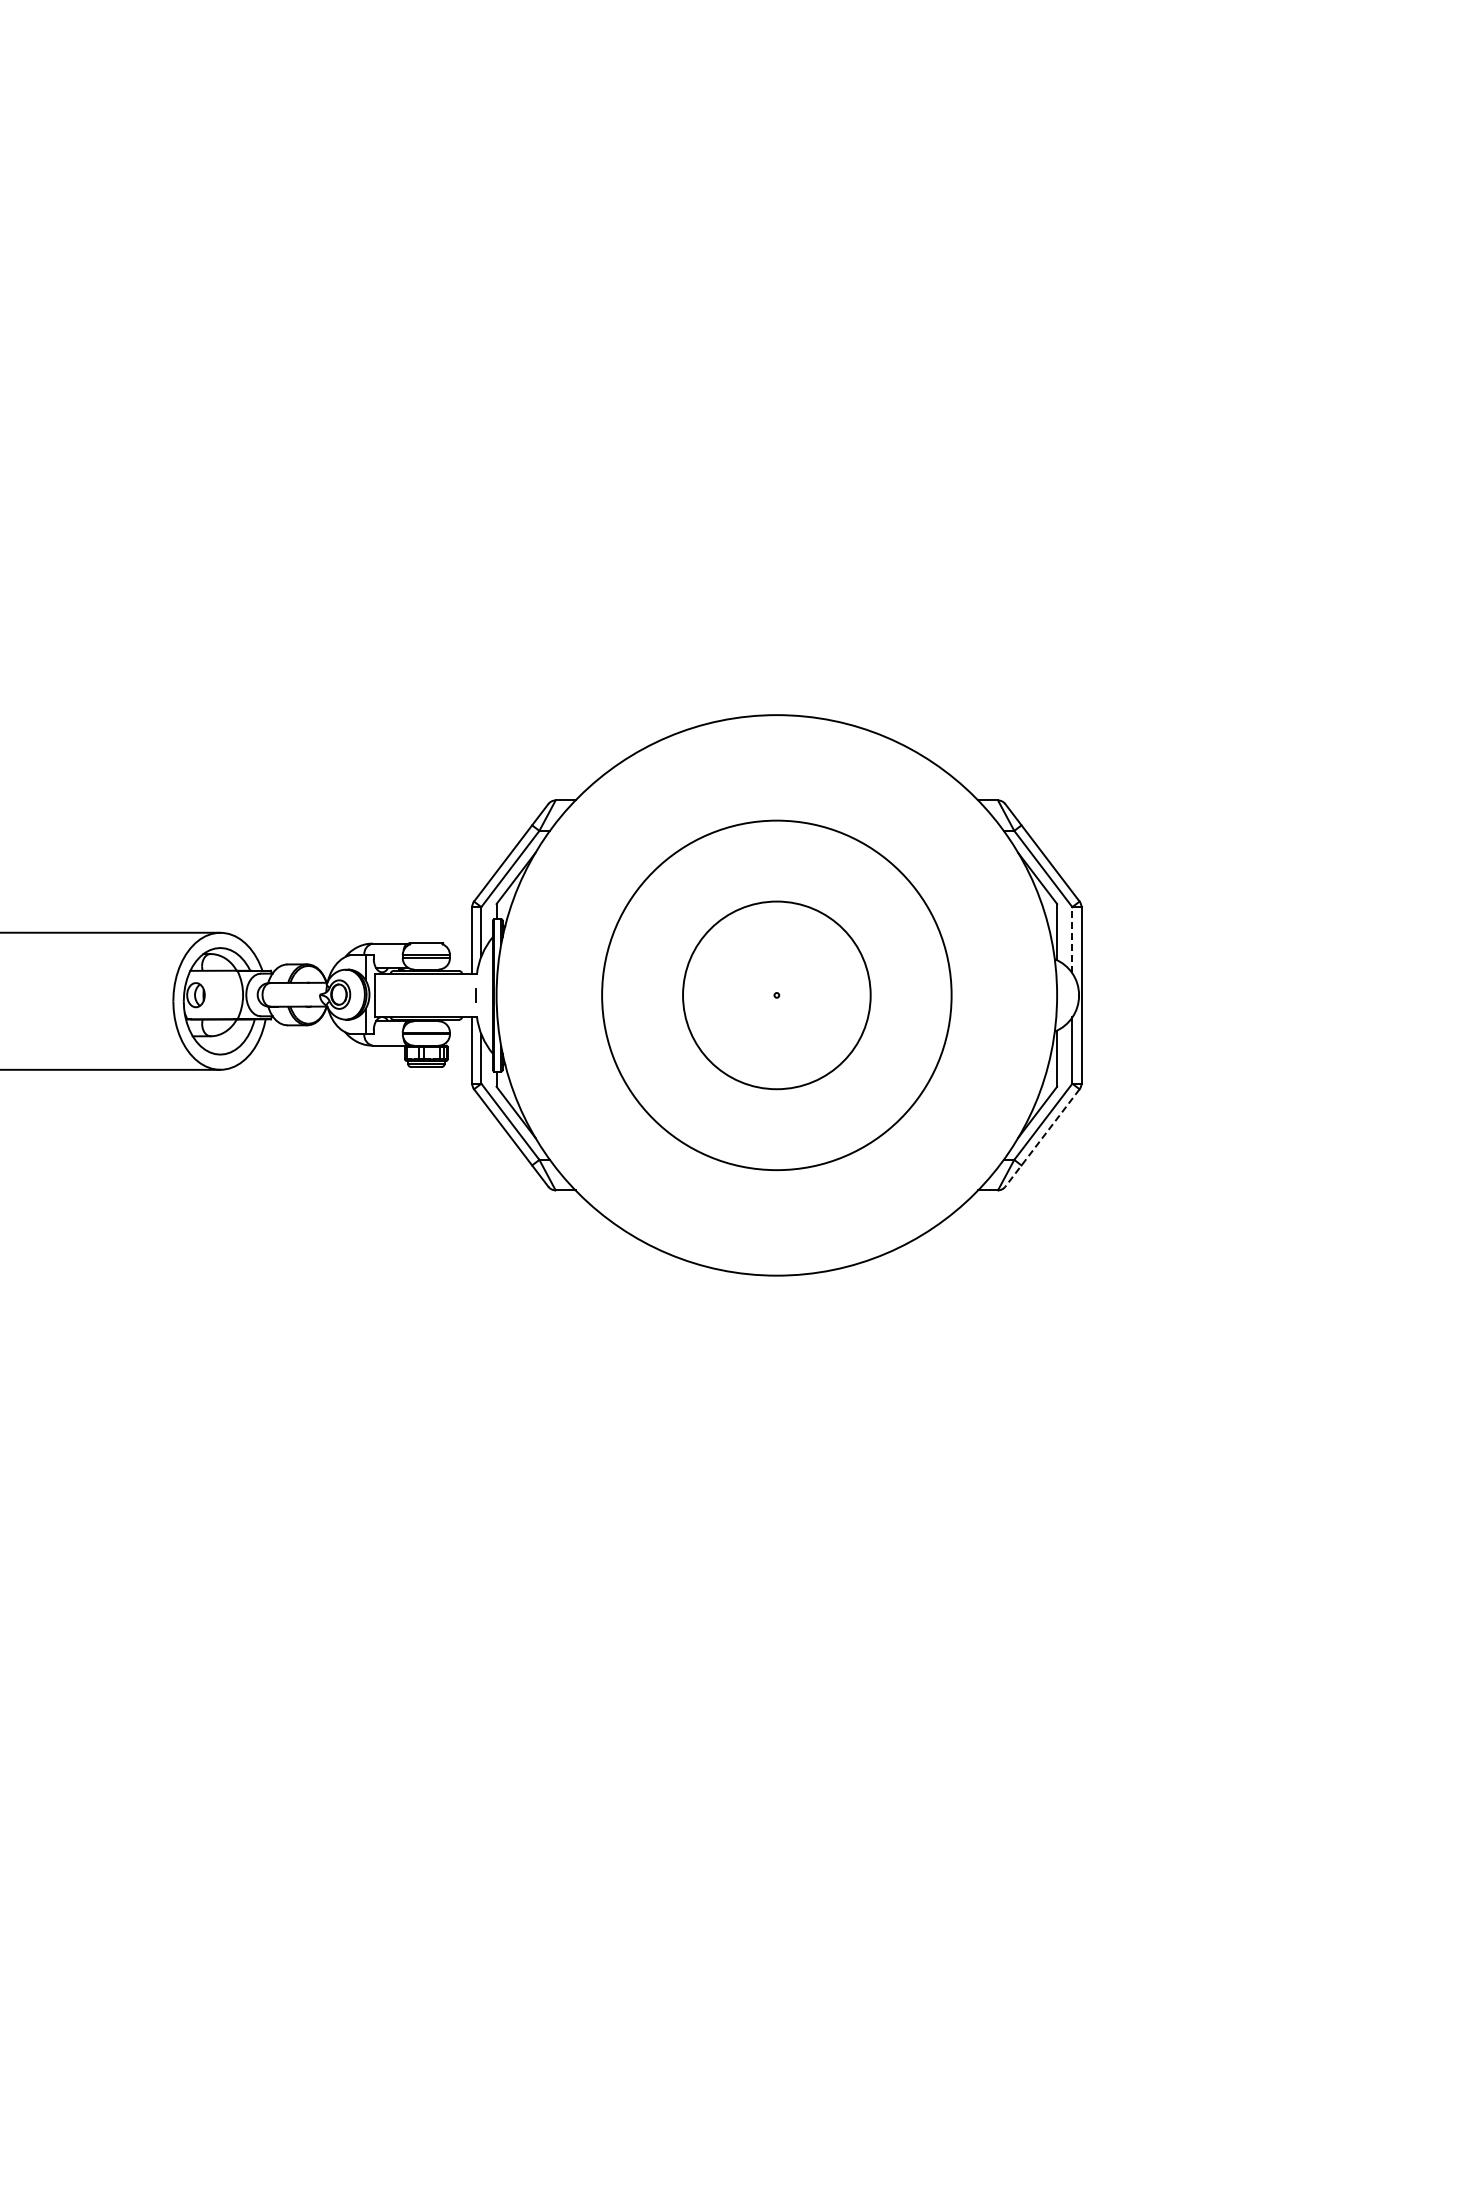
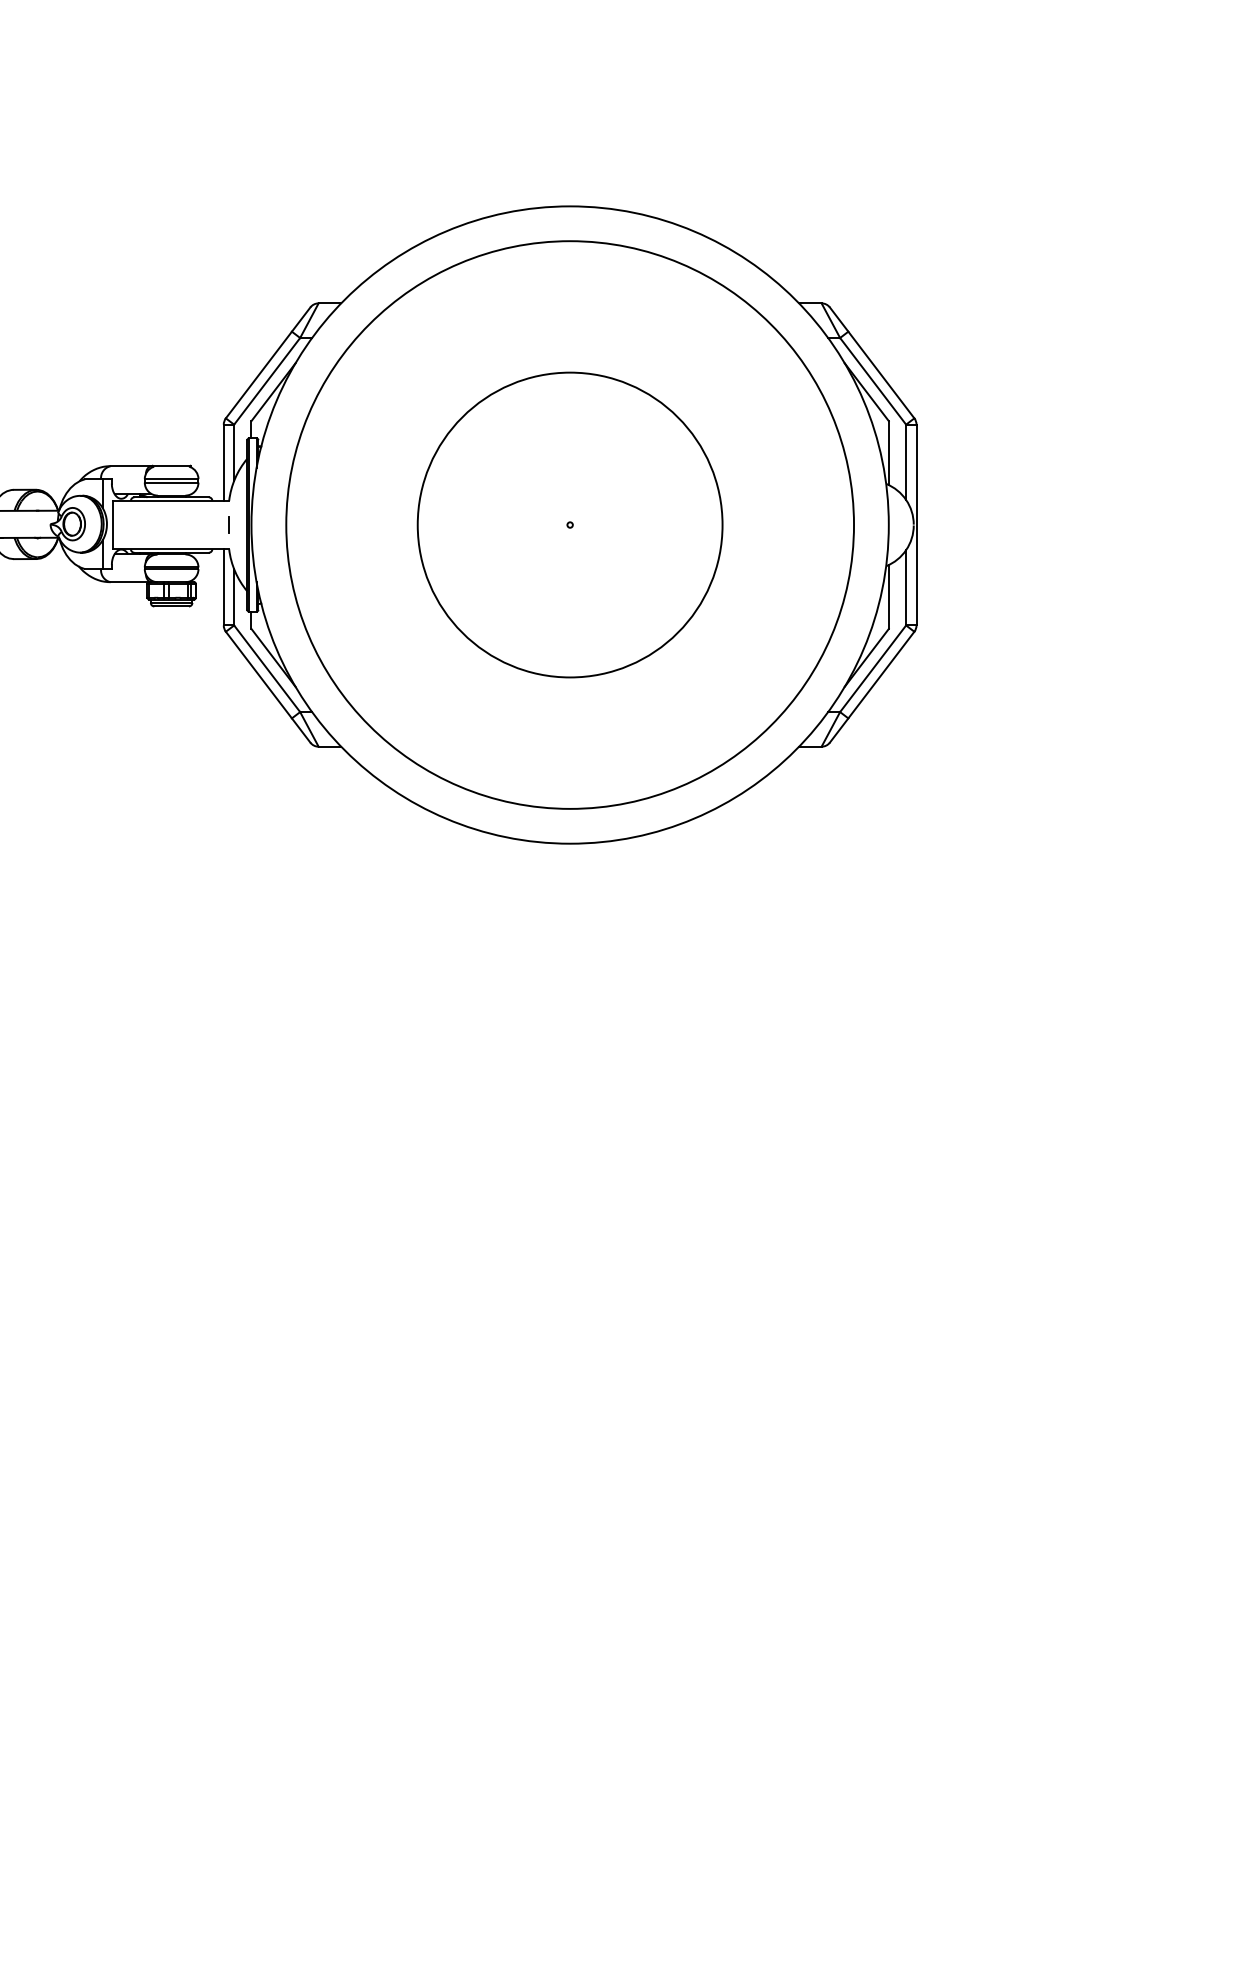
line: (1072, 939) -> (906, 461), dashed -> solid
circle: (776, 995) -> (569, 525), size x1.43
circle: (776, 995) -> (569, 525), size x1.43
line: (1042, 1138) -> (872, 687), dashed -> solid

